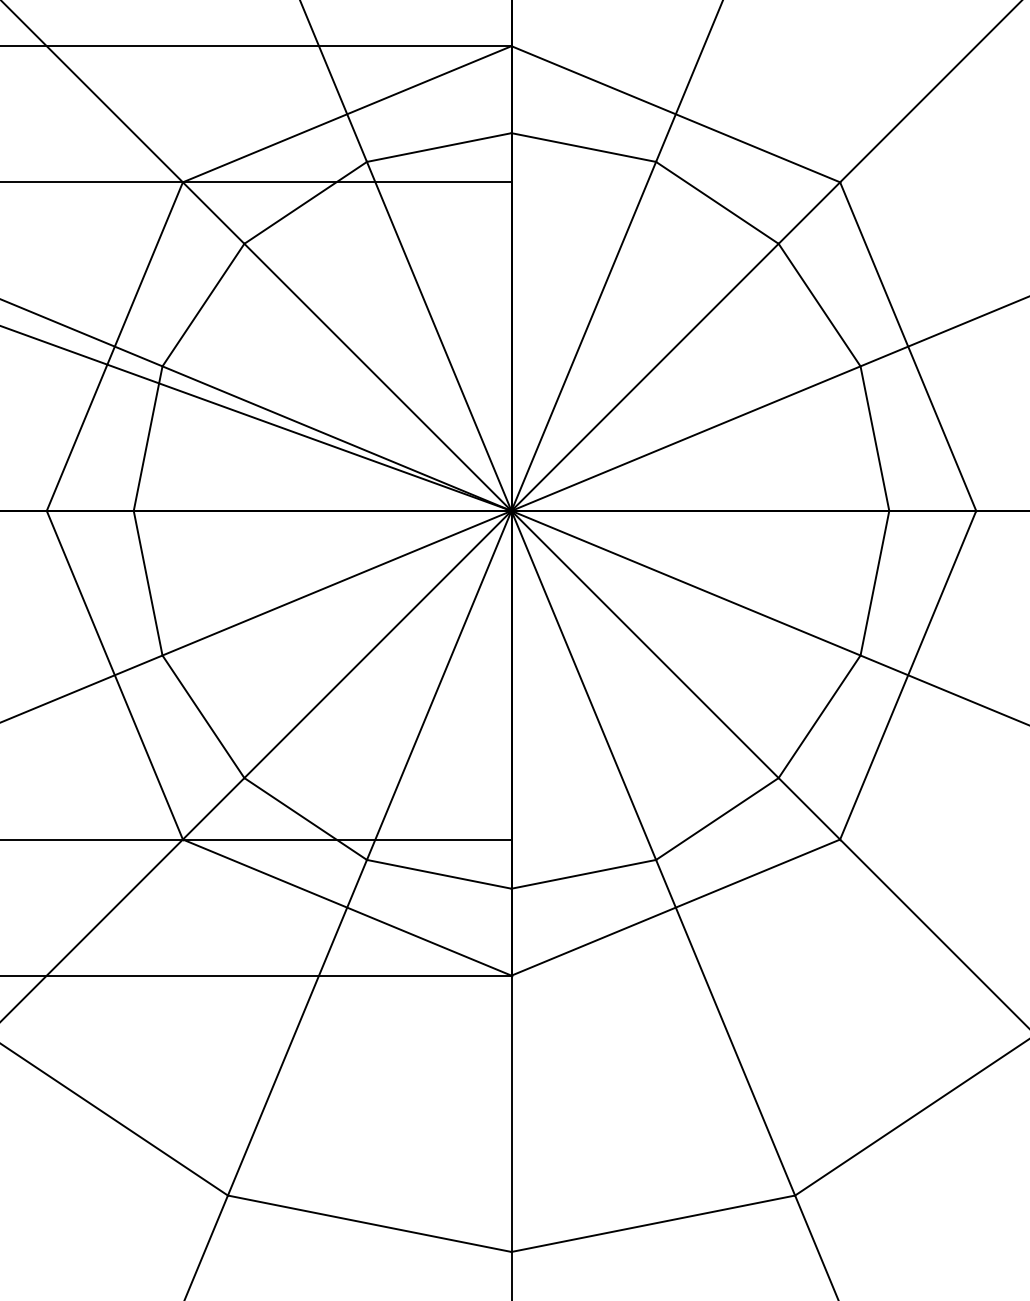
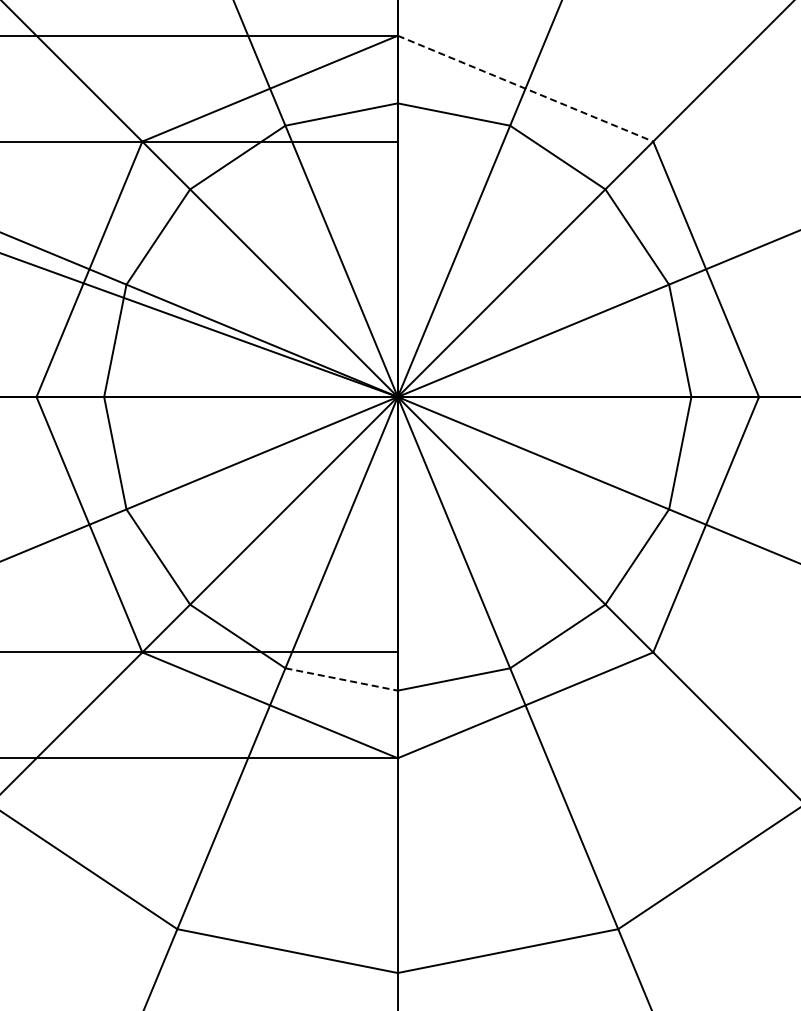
line: (675, 114) -> (525, 88), solid -> dashed
line: (440, 874) -> (342, 679), solid -> dashed

